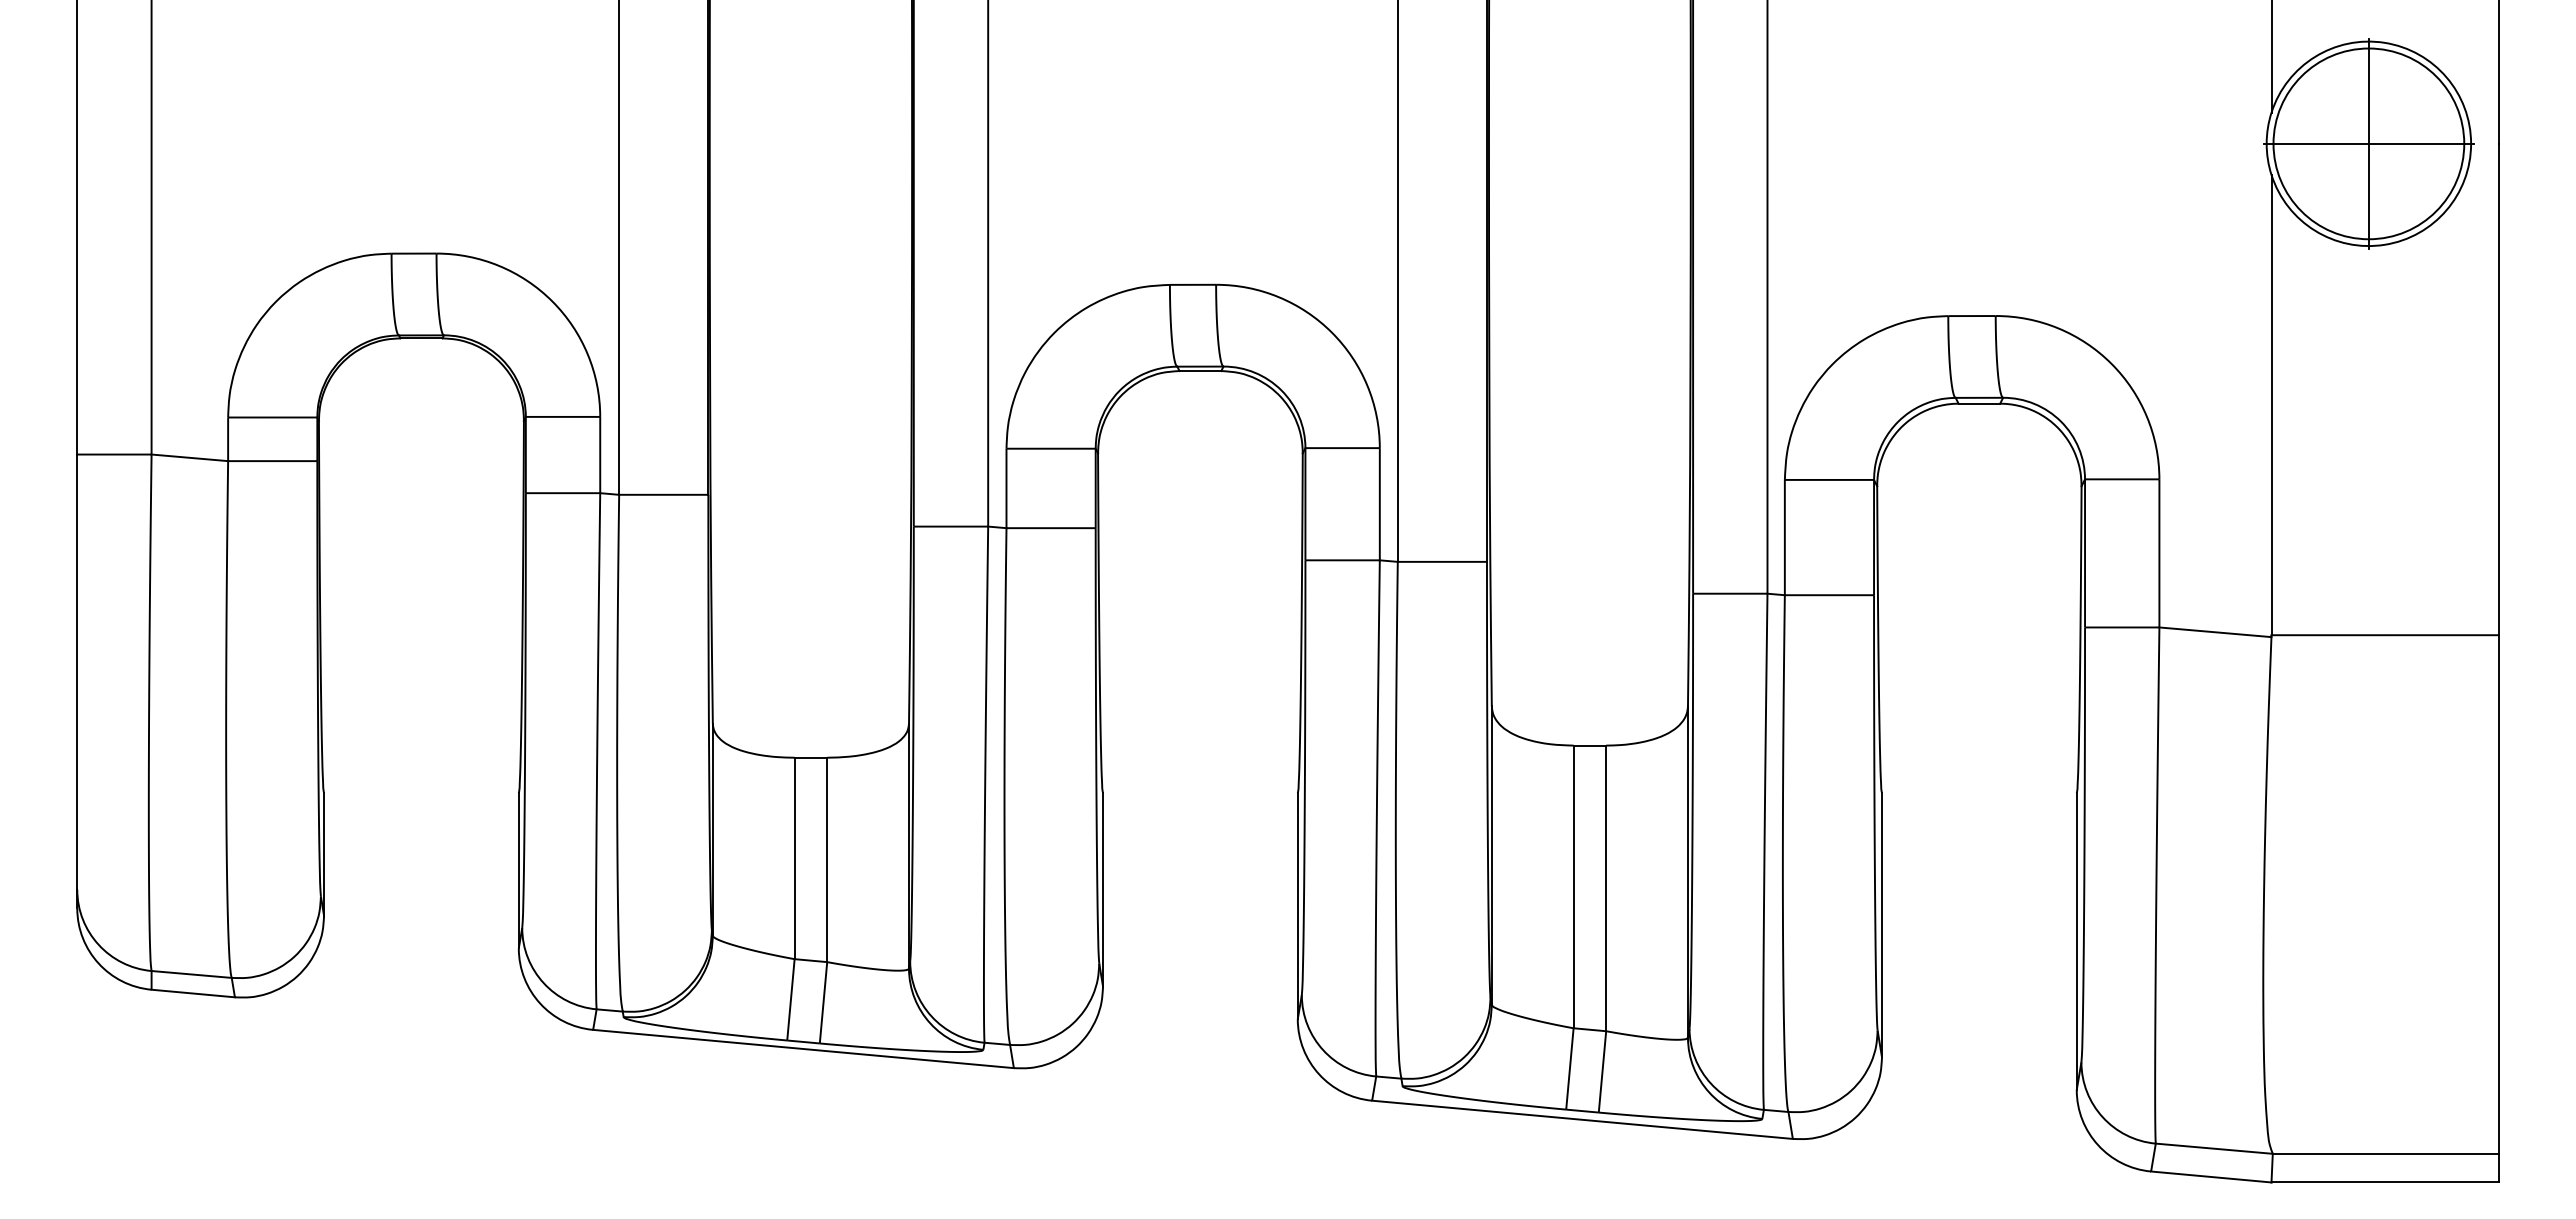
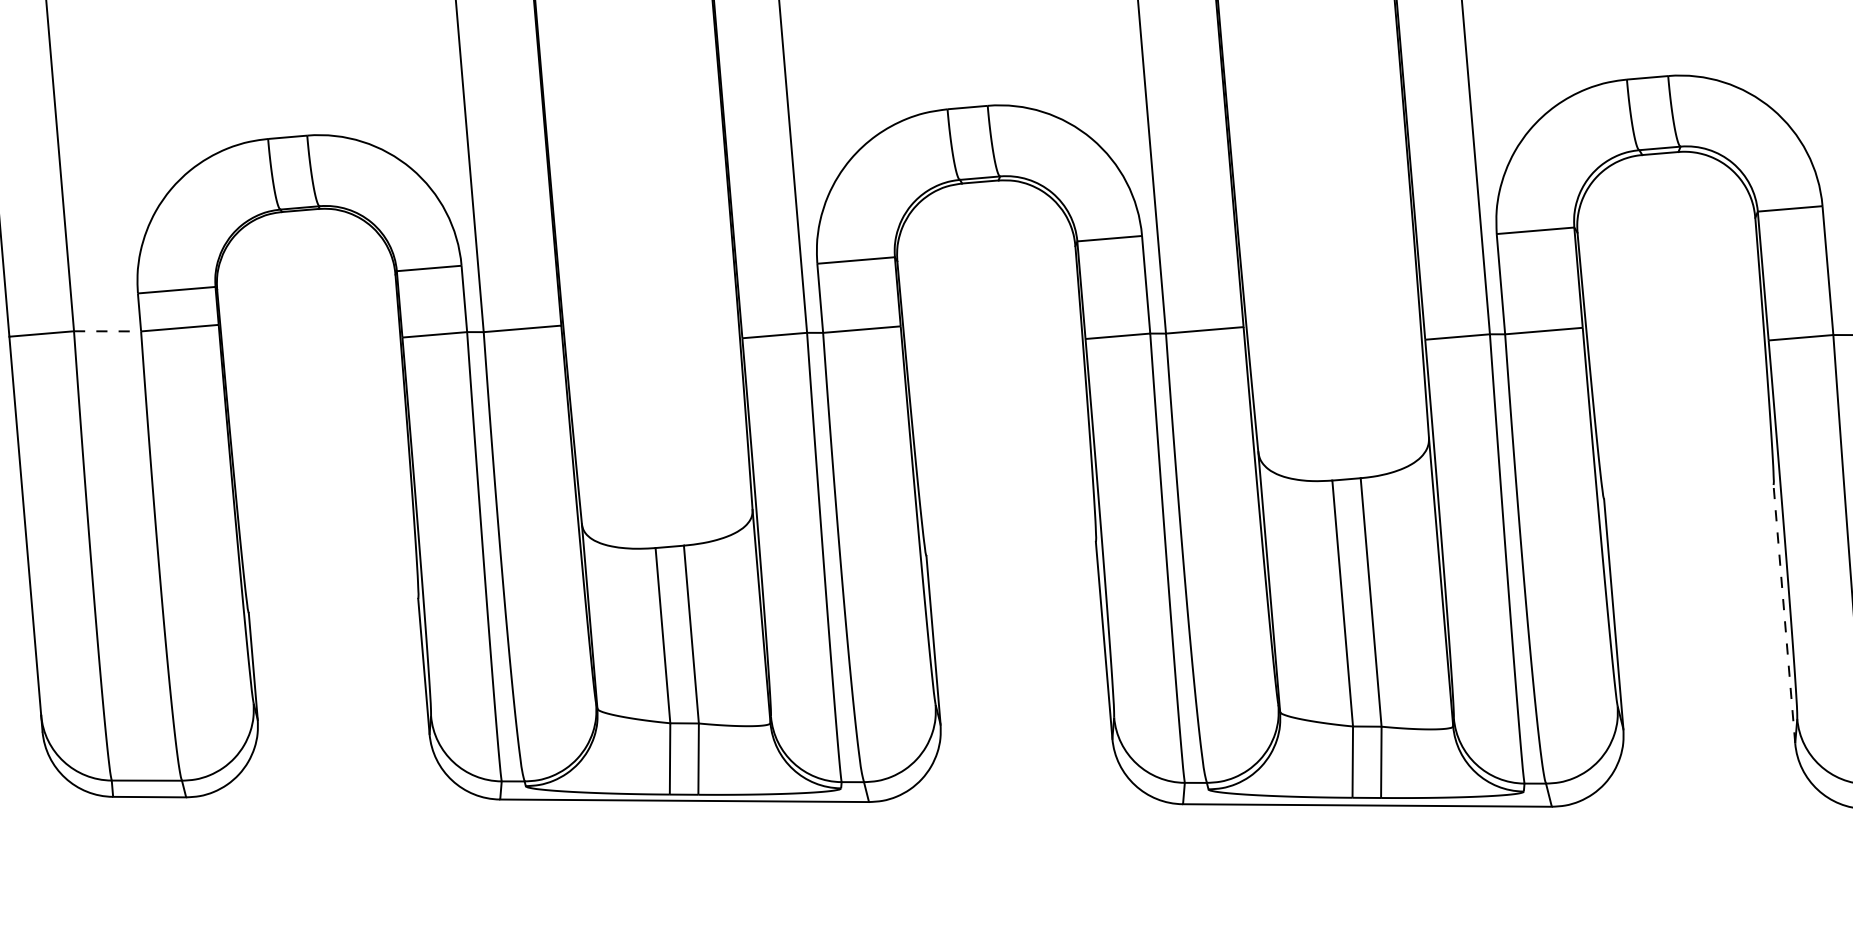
line: (190, 457) -> (108, 331), solid -> dashed
line: (2076, 941) -> (1784, 614), solid -> dashed

